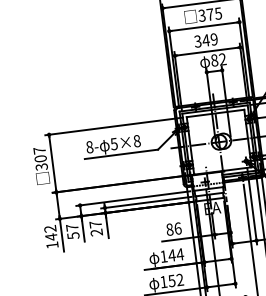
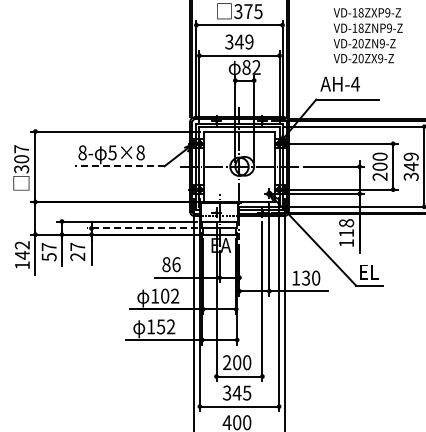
line: (121, 154) -> (119, 166), solid -> dashed
line: (145, 202) -> (141, 228), solid -> dashed
text: (175, 254) -> (169, 295), 144 -> 102

